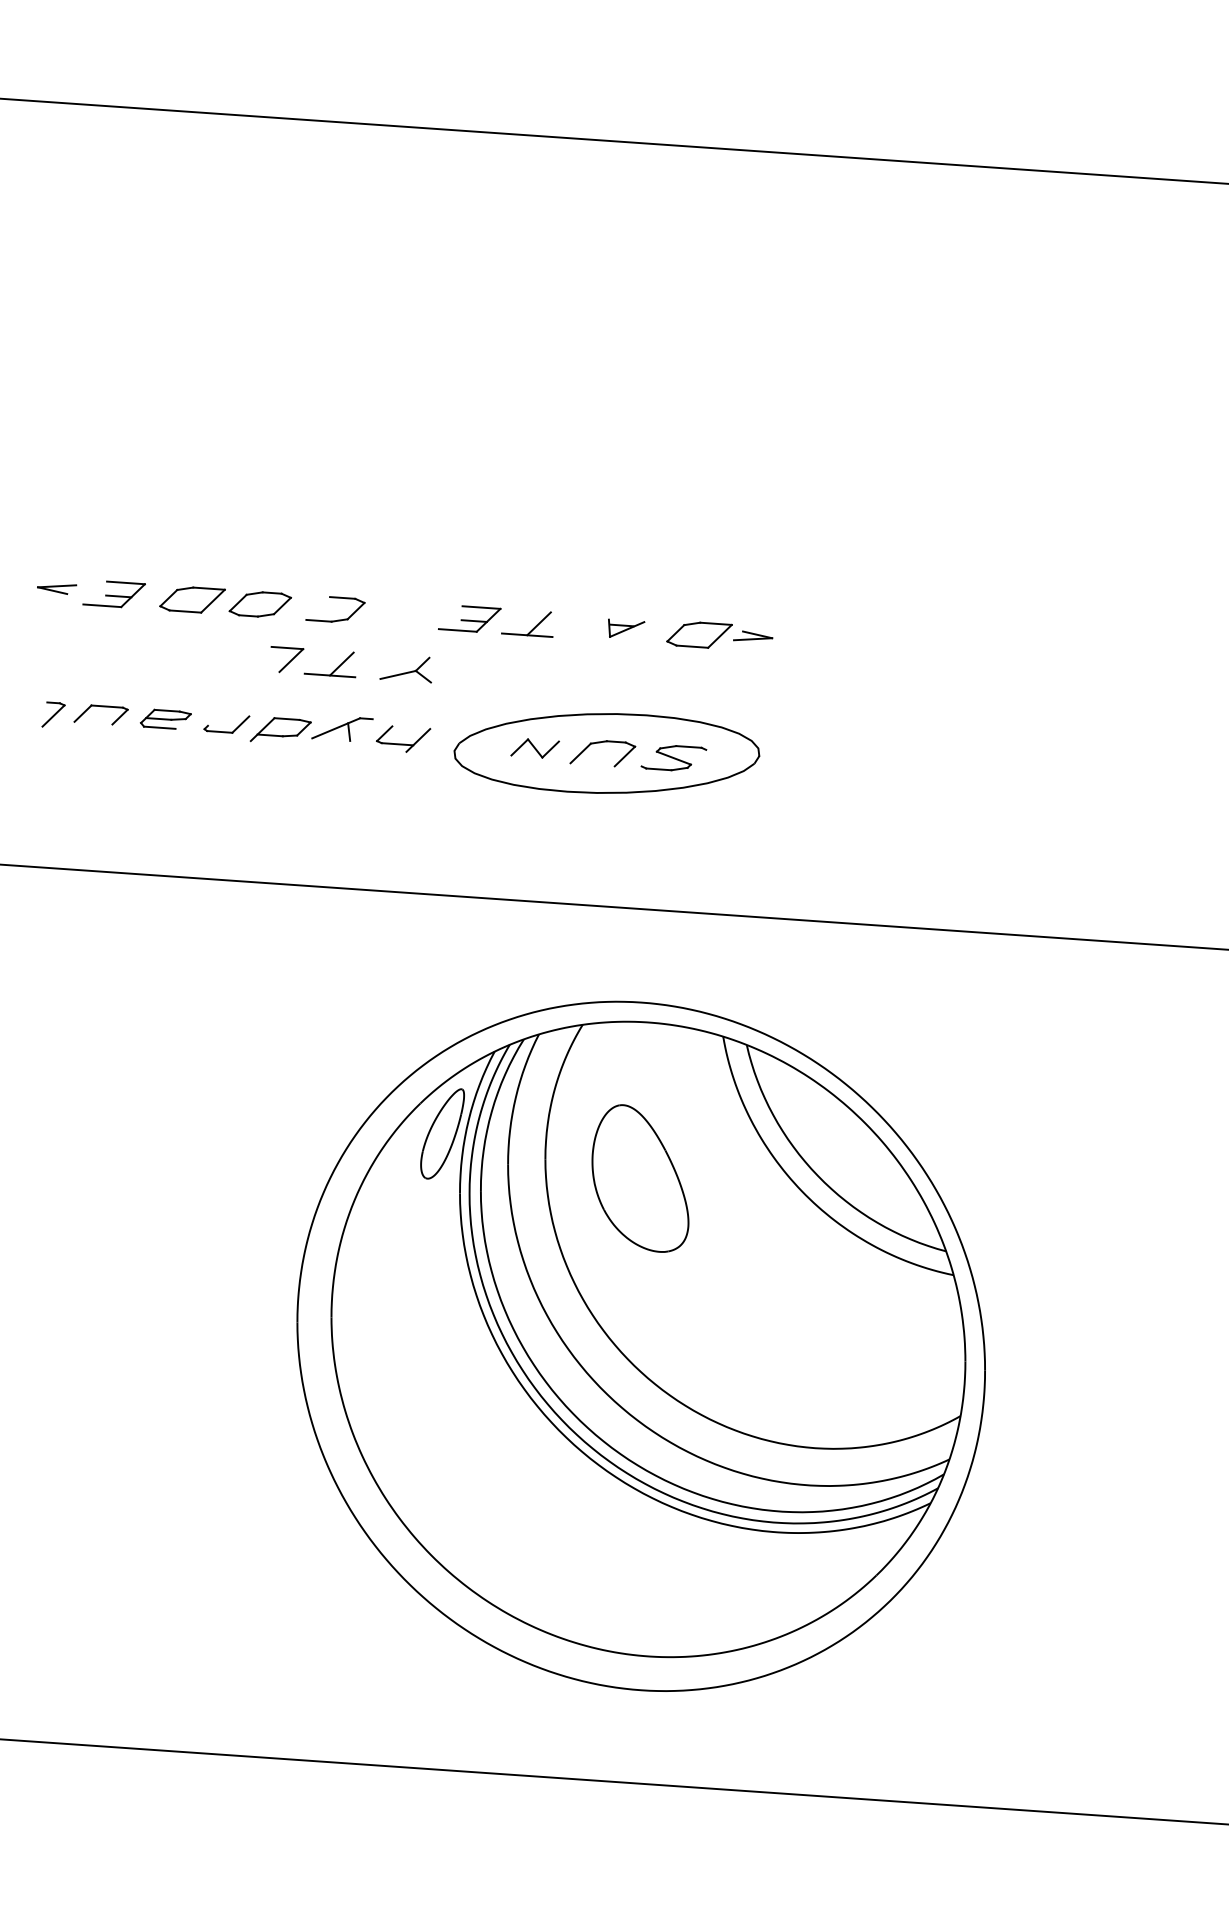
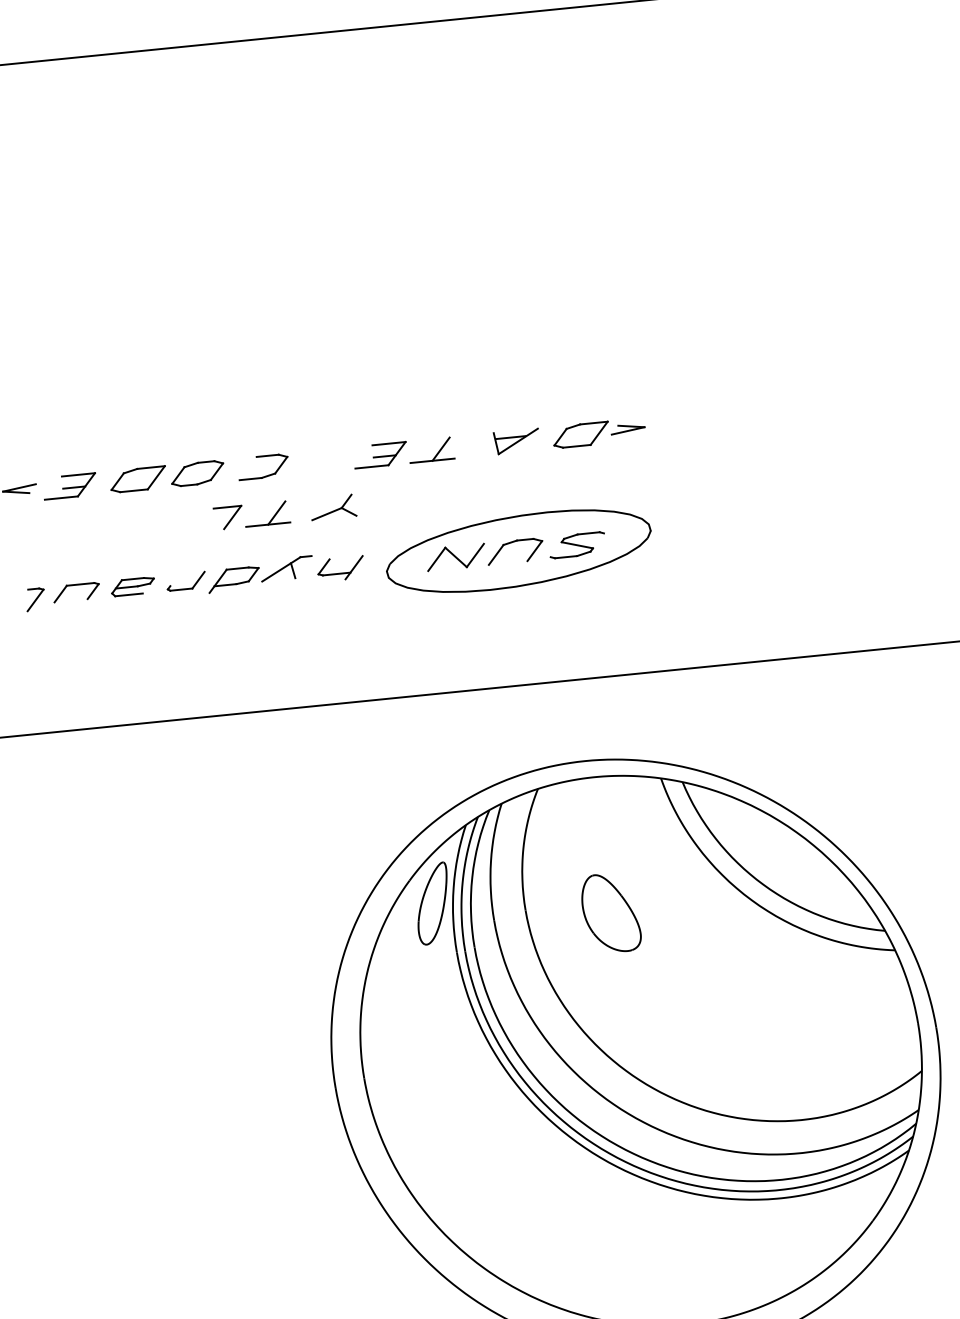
part: (626, 628) -> (517, 440), size x1.43
part: (535, 748) -> (456, 557), size x1.43
part: (640, 1178) -> (610, 913), size x0.62

